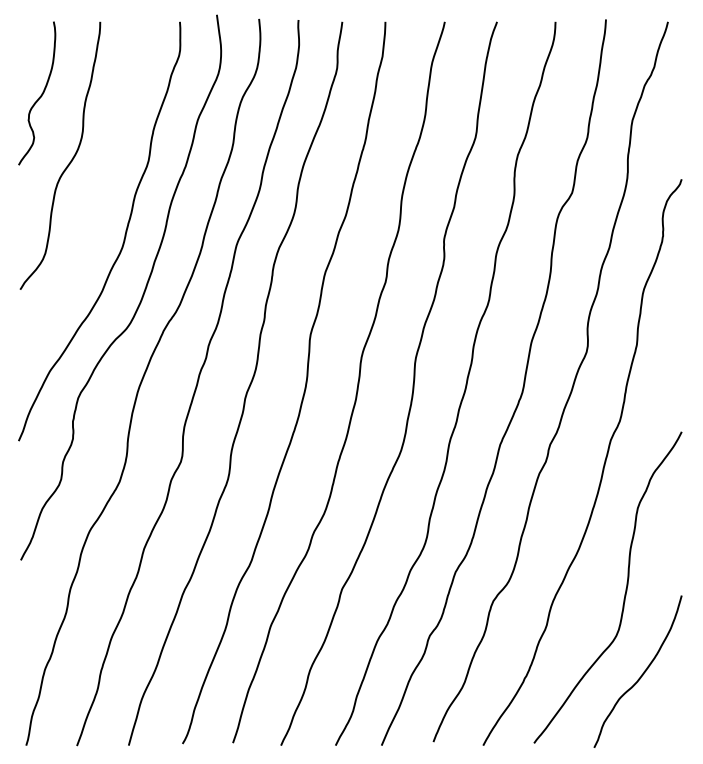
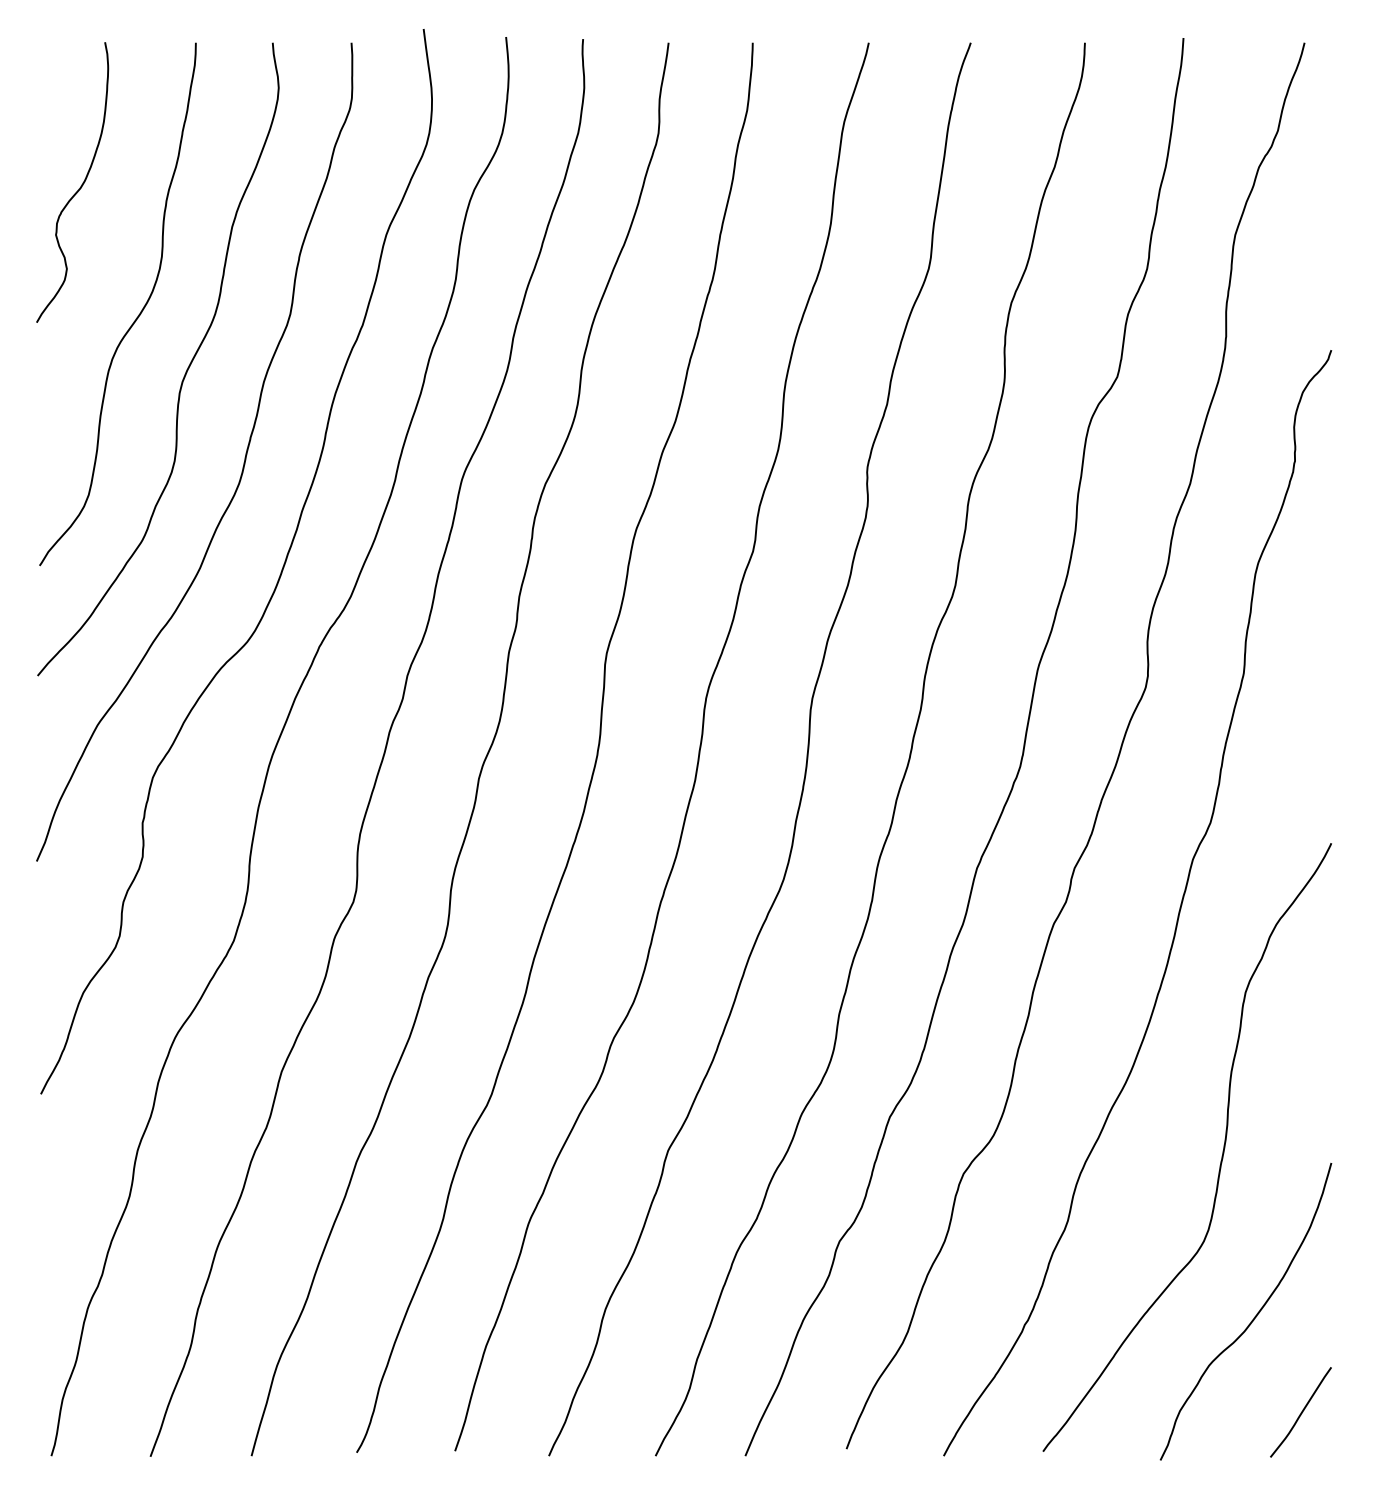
curve: (94, 189) -> (184, 370), added
curve: (666, 723) -> (1301, 1412), added

